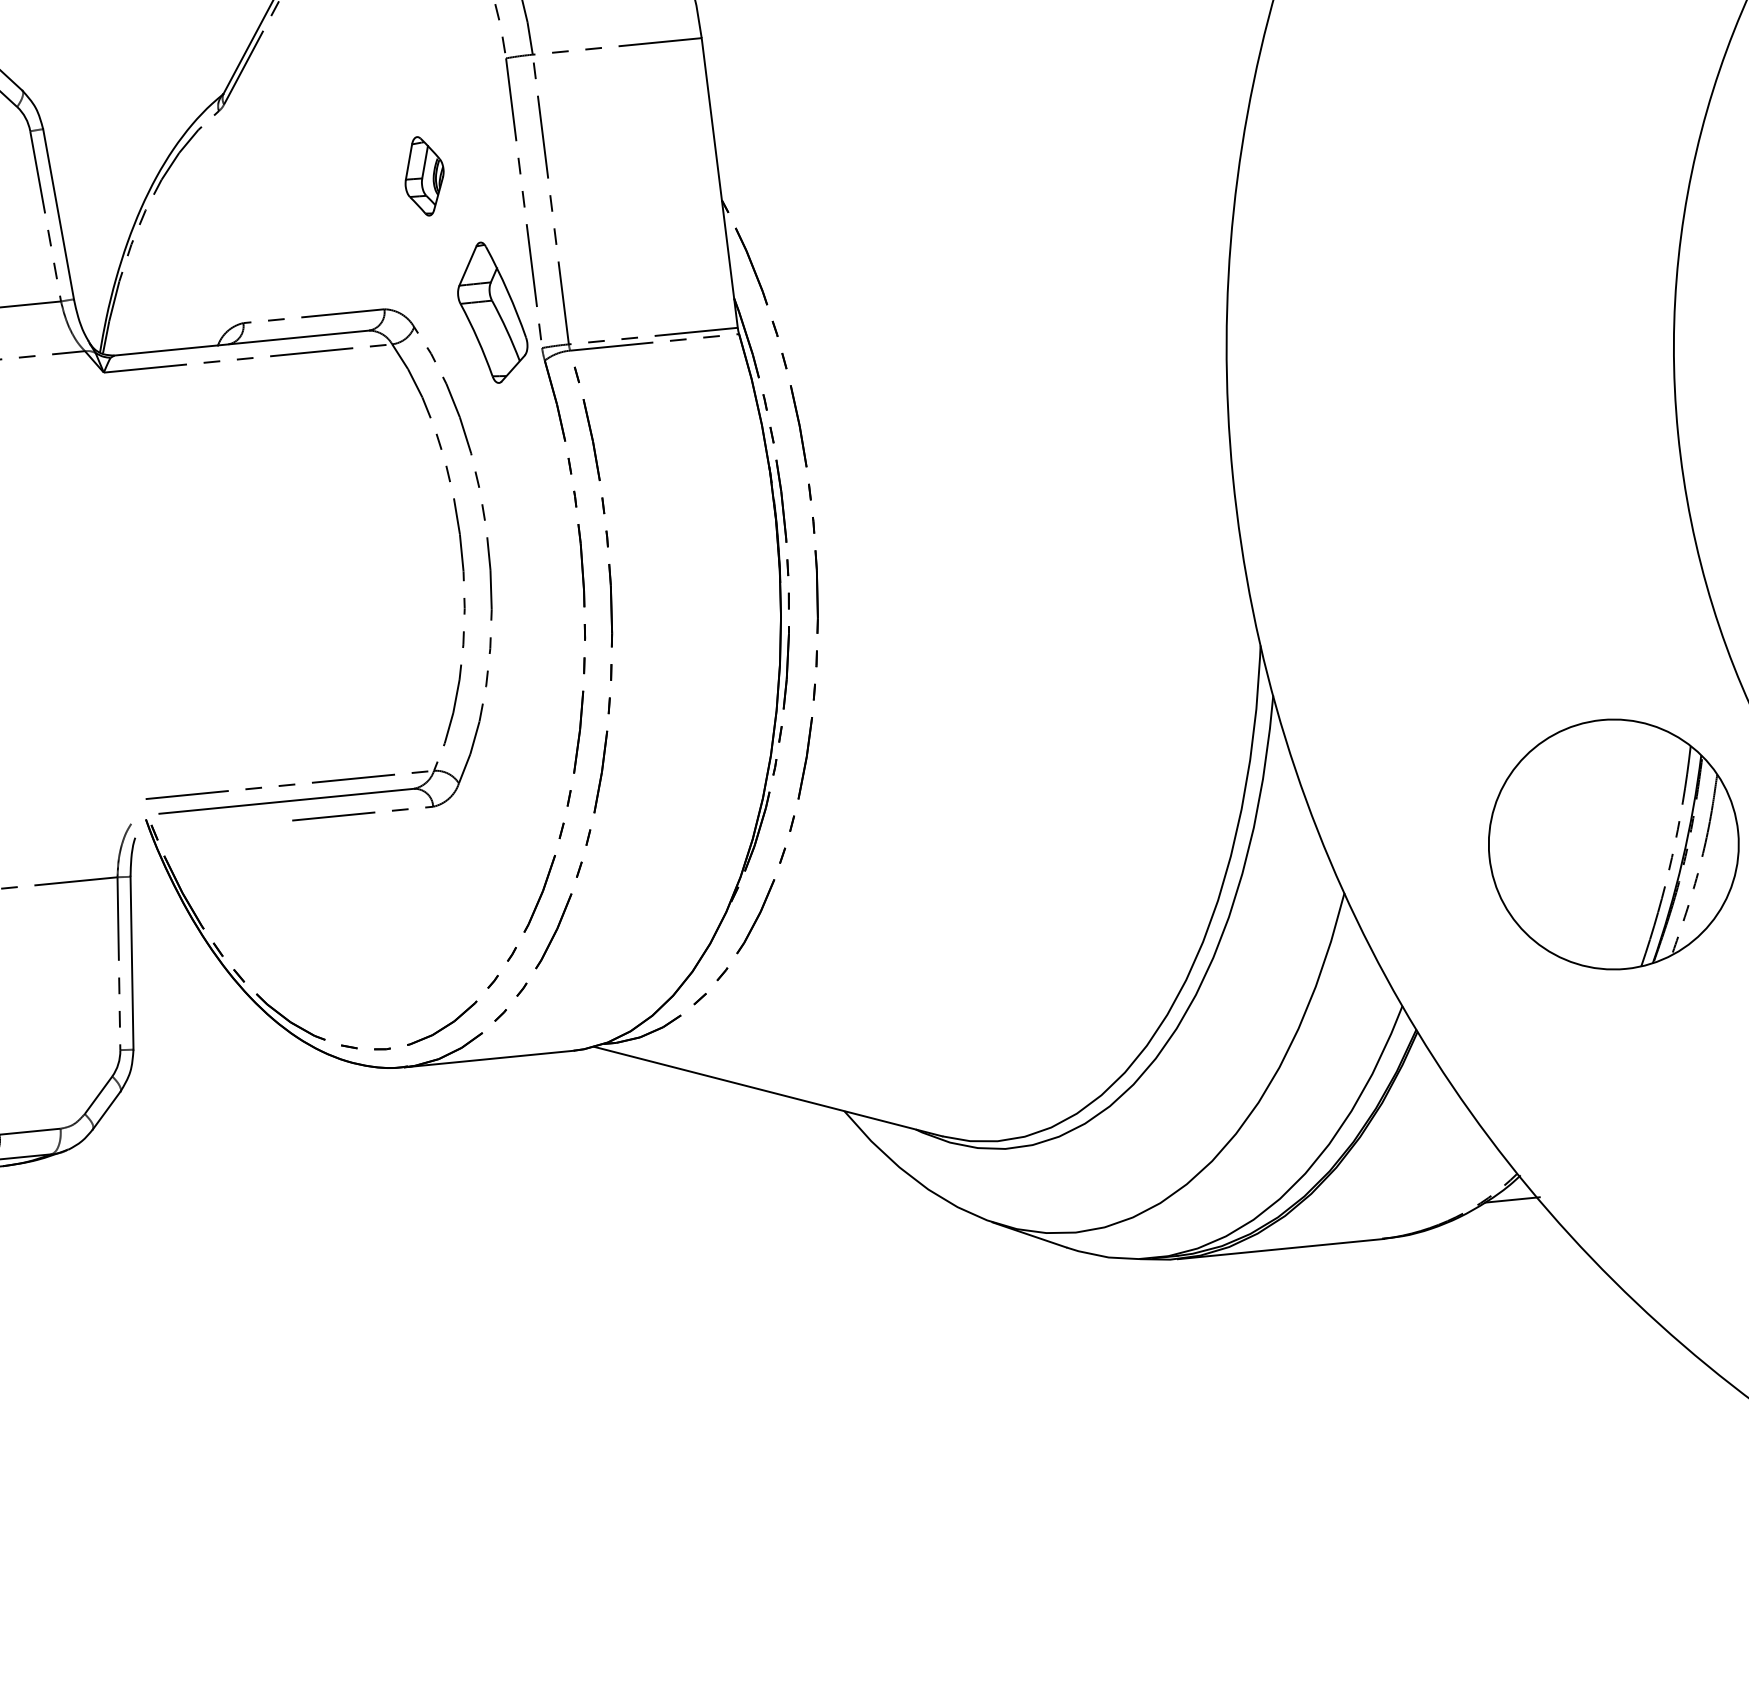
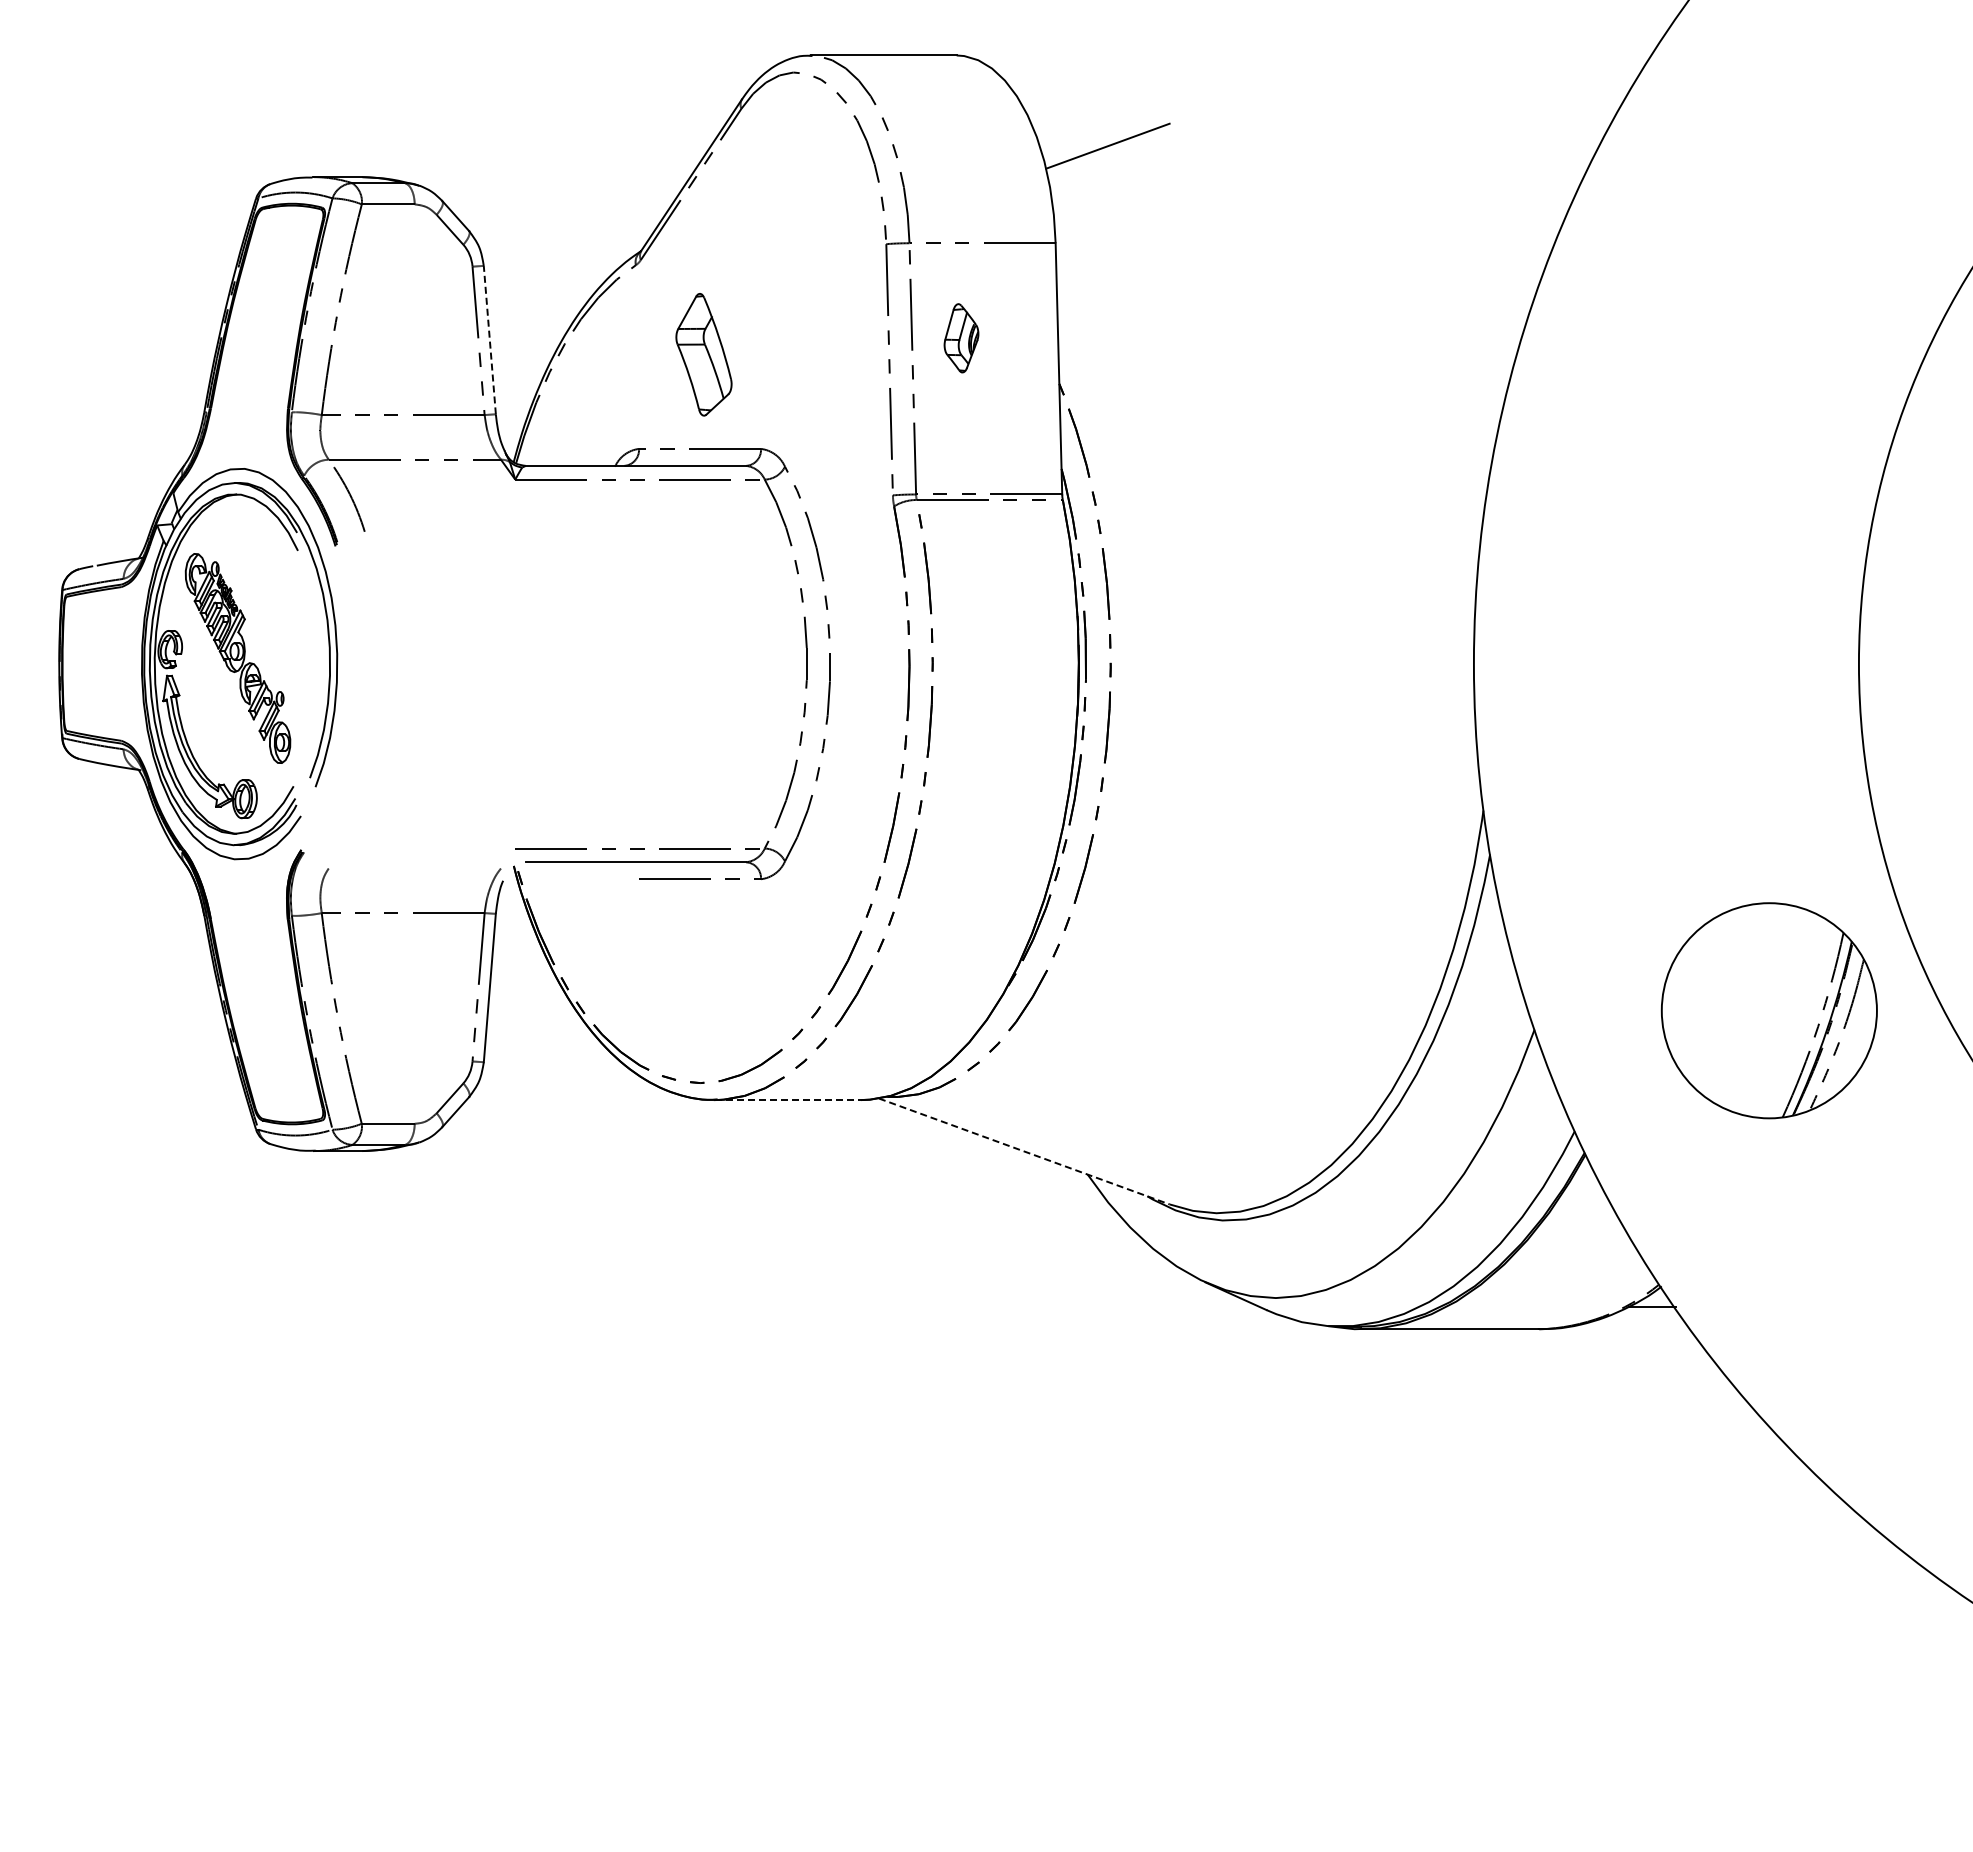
part: (424, 176) -> (961, 338), moved
line: (58, 213) -> (489, 339), solid -> dashed
part: (491, 312) -> (703, 354), moved
line: (490, 1059) -> (788, 1100), solid -> dashed
line: (768, 1091) -> (1024, 1151), solid -> dashed

